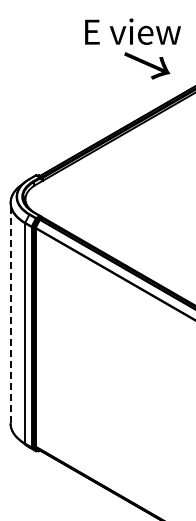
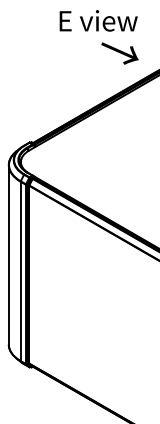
text: (132, 31) -> (98, 20), moved
line: (10, 312) -> (8, 254), dashed -> solid

